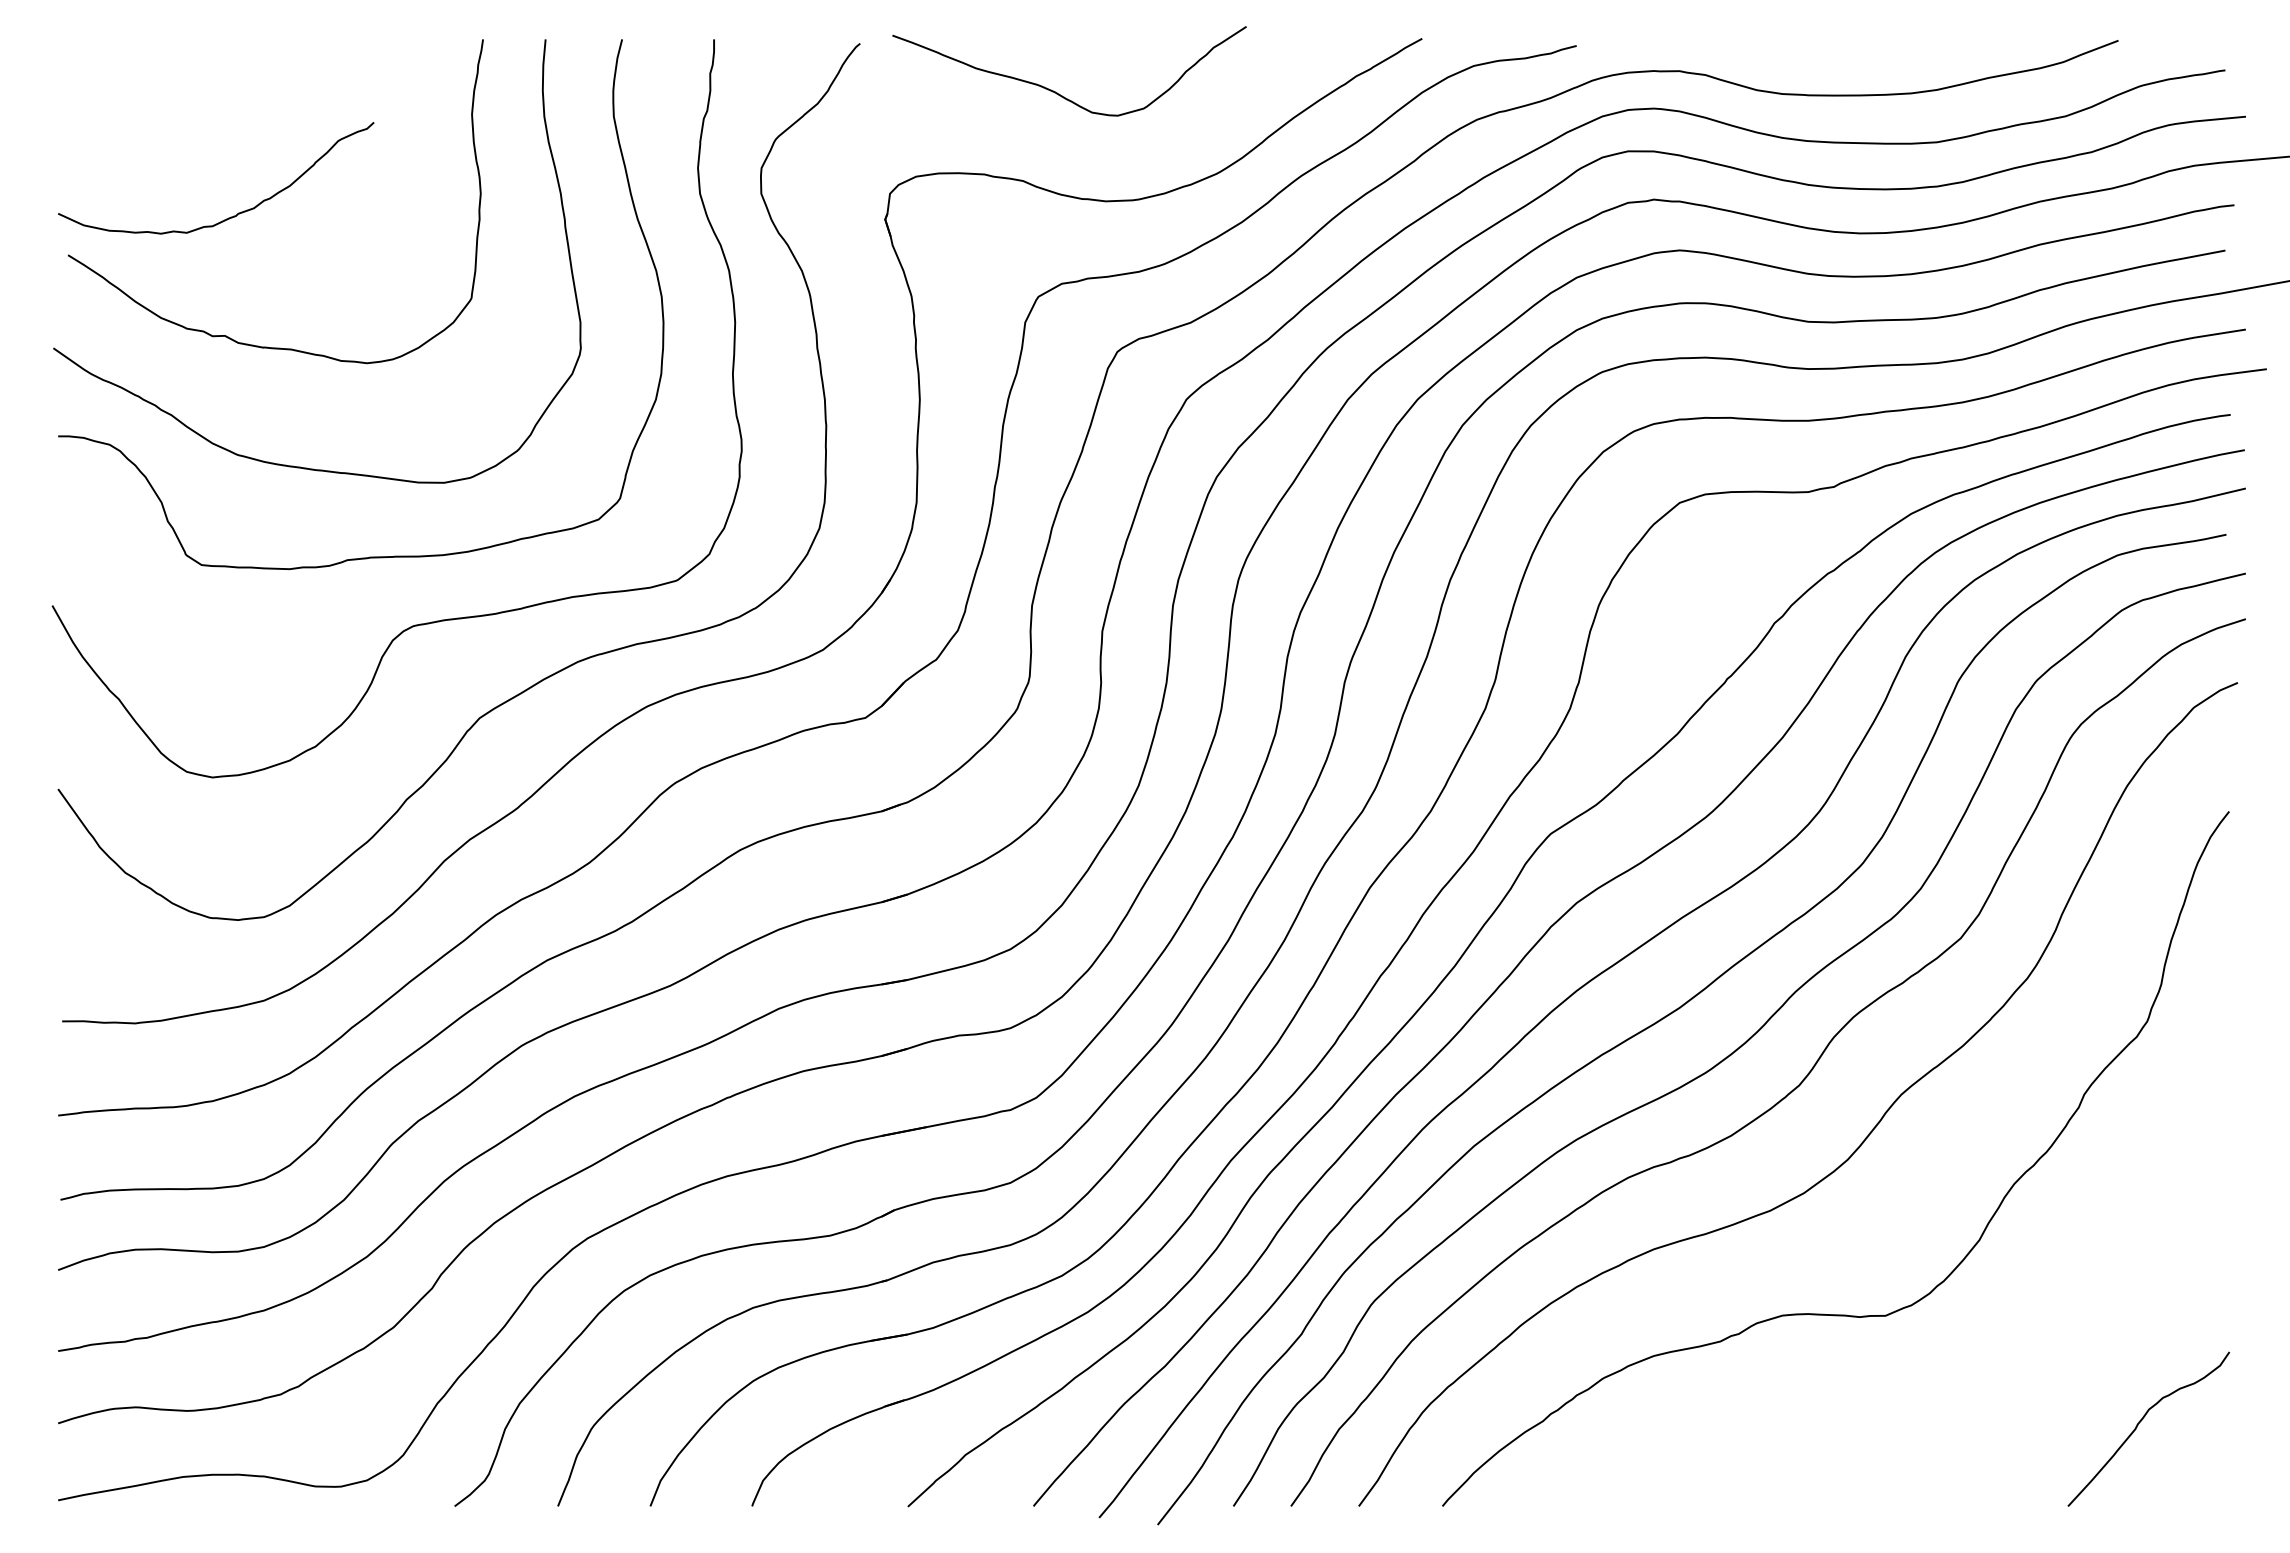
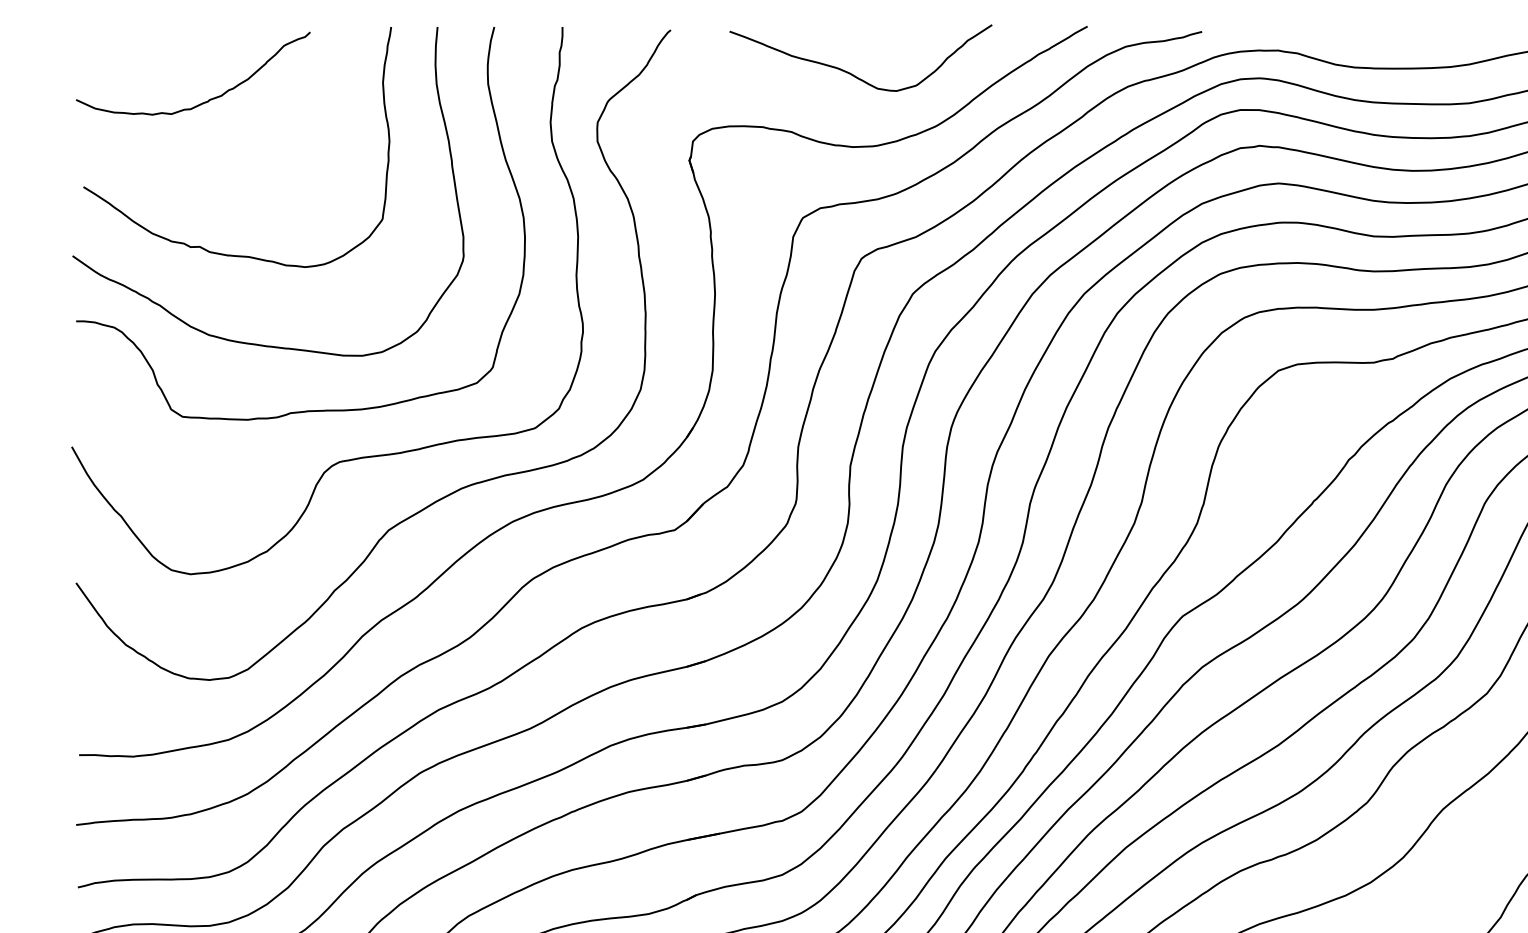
curve: (1059, 93) -> (853, 74), moved
curve: (238, 212) -> (209, 99), moved

